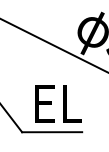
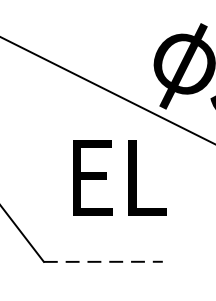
text: (58, 103) -> (119, 177), moved
line: (52, 132) -> (104, 262), solid -> dashed

